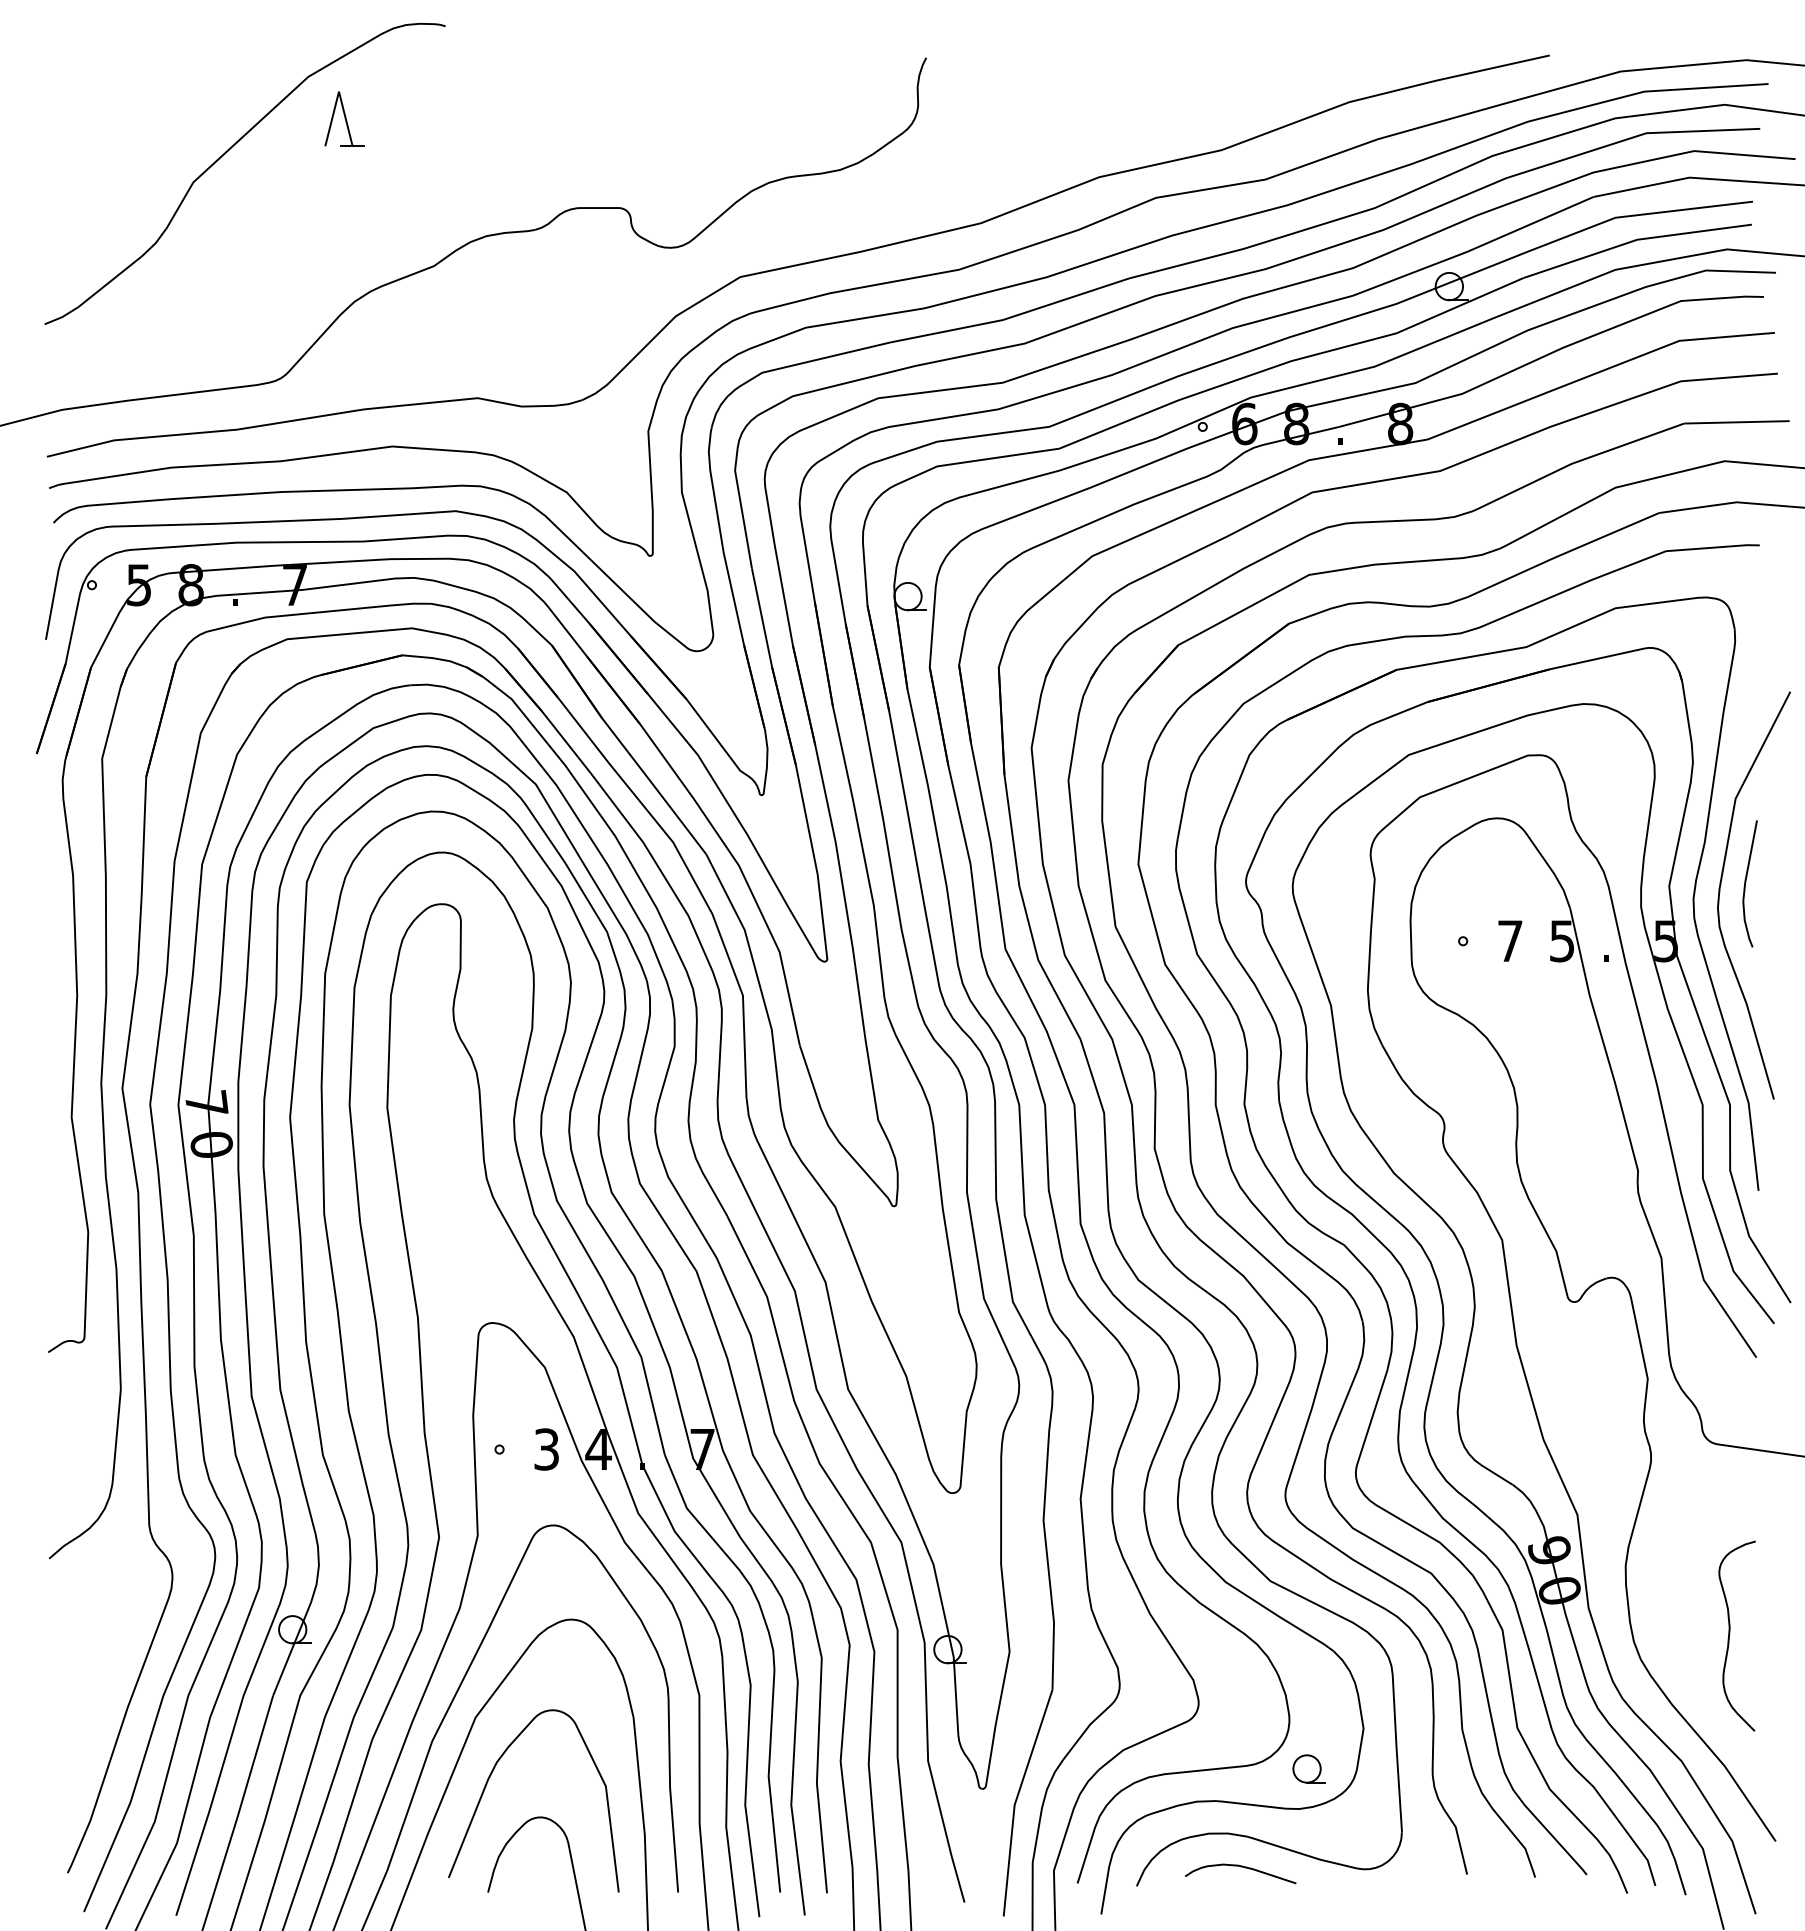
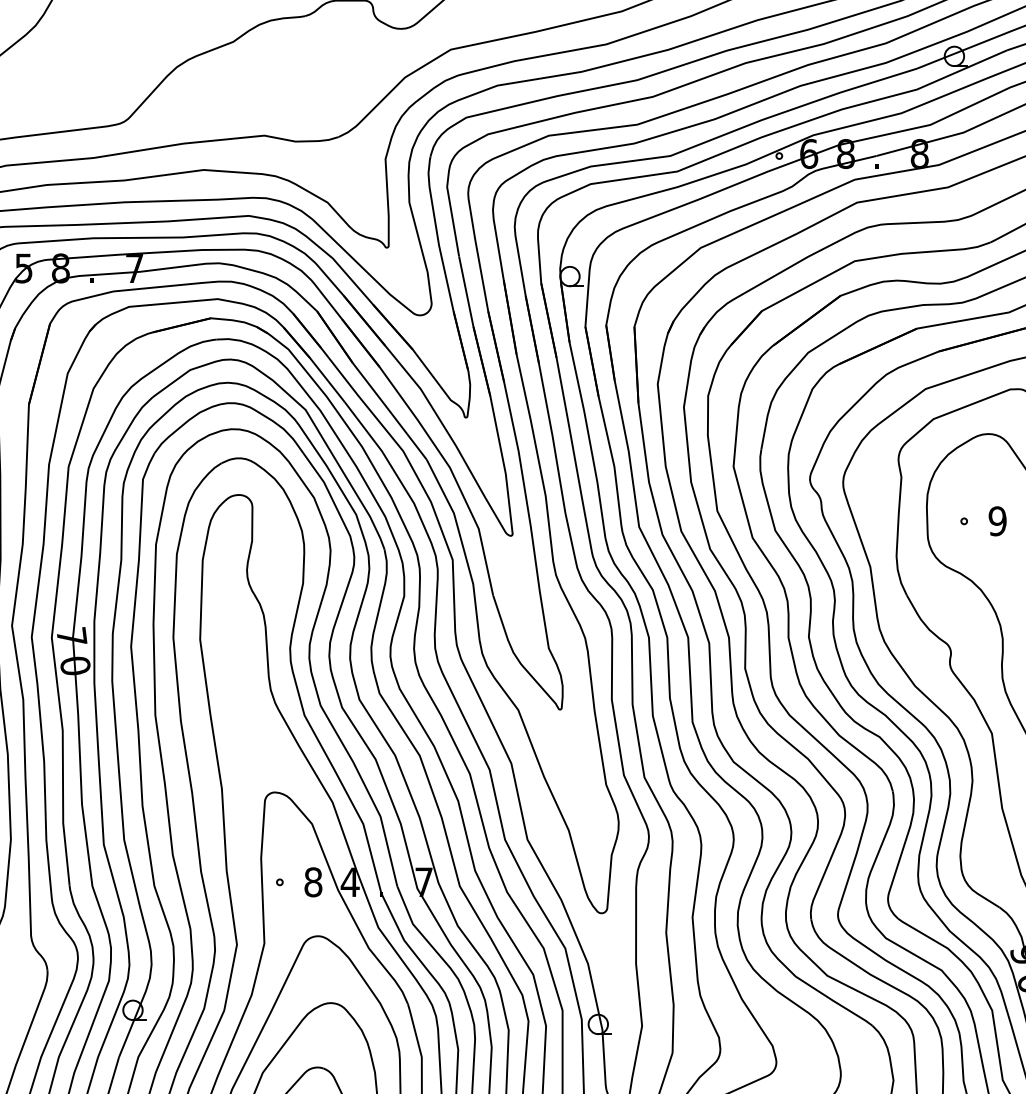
text: (1509, 941) -> (997, 521), 7 -> 9
text: (546, 1449) -> (313, 882), 3 -> 8

